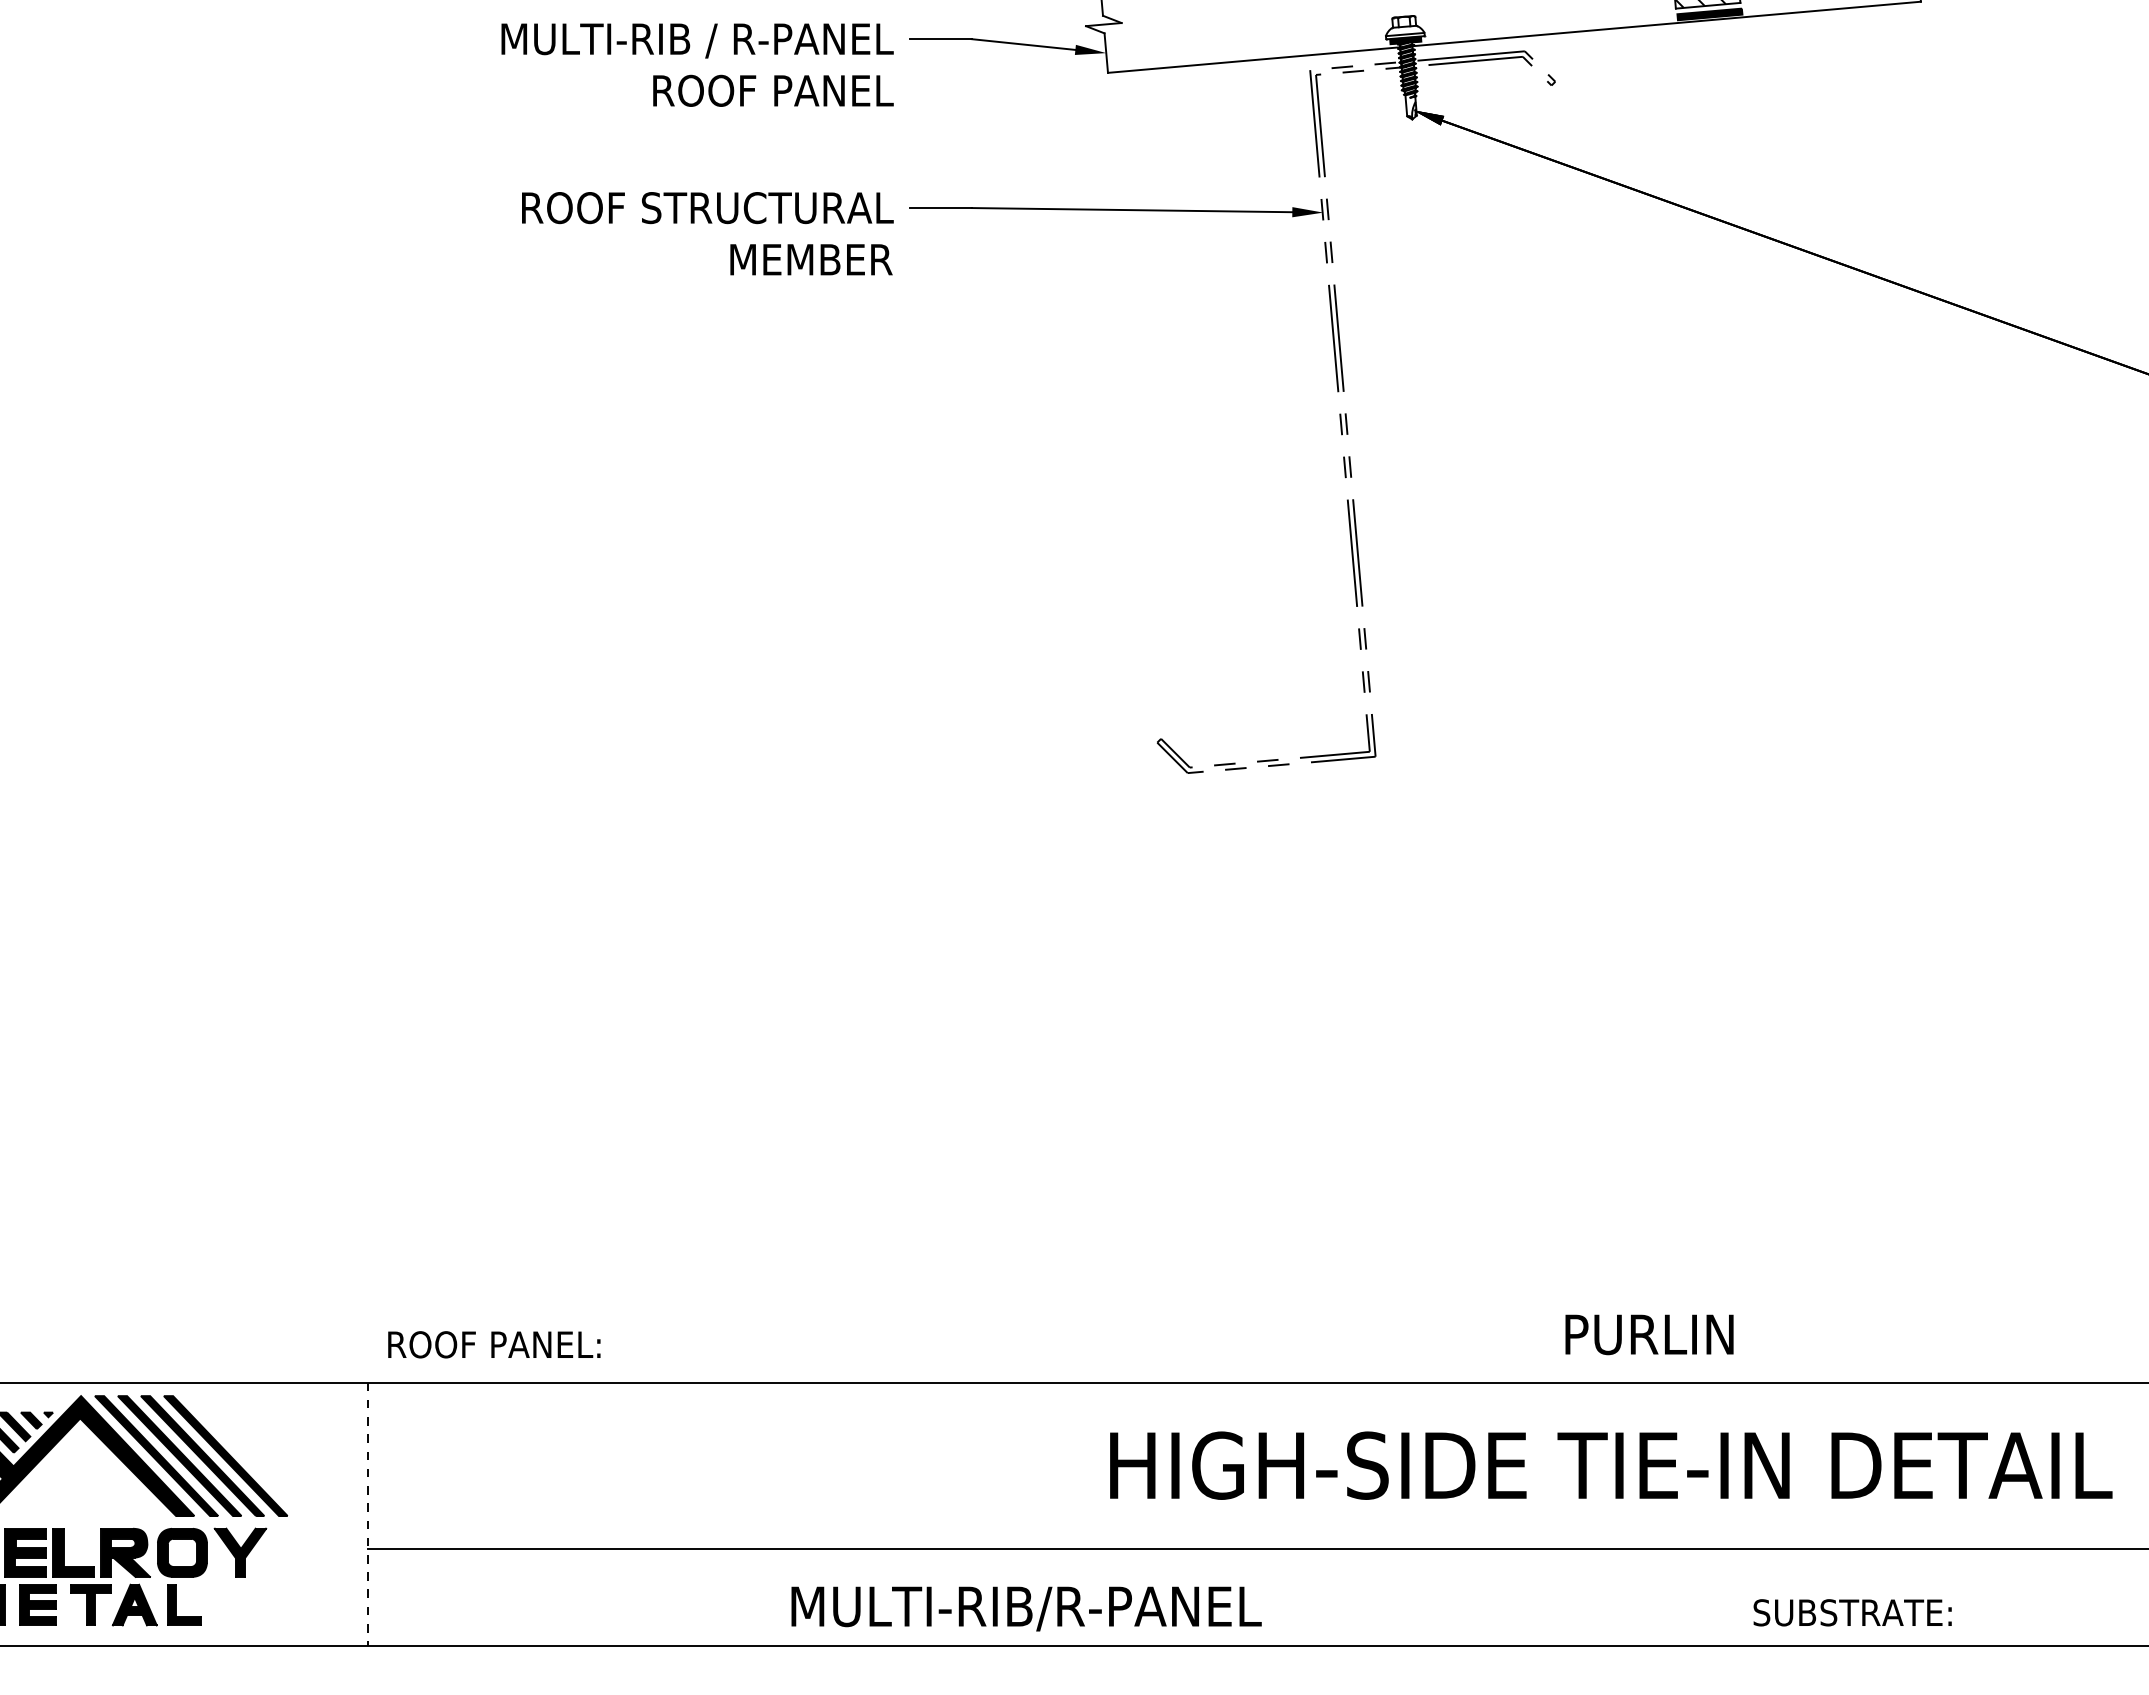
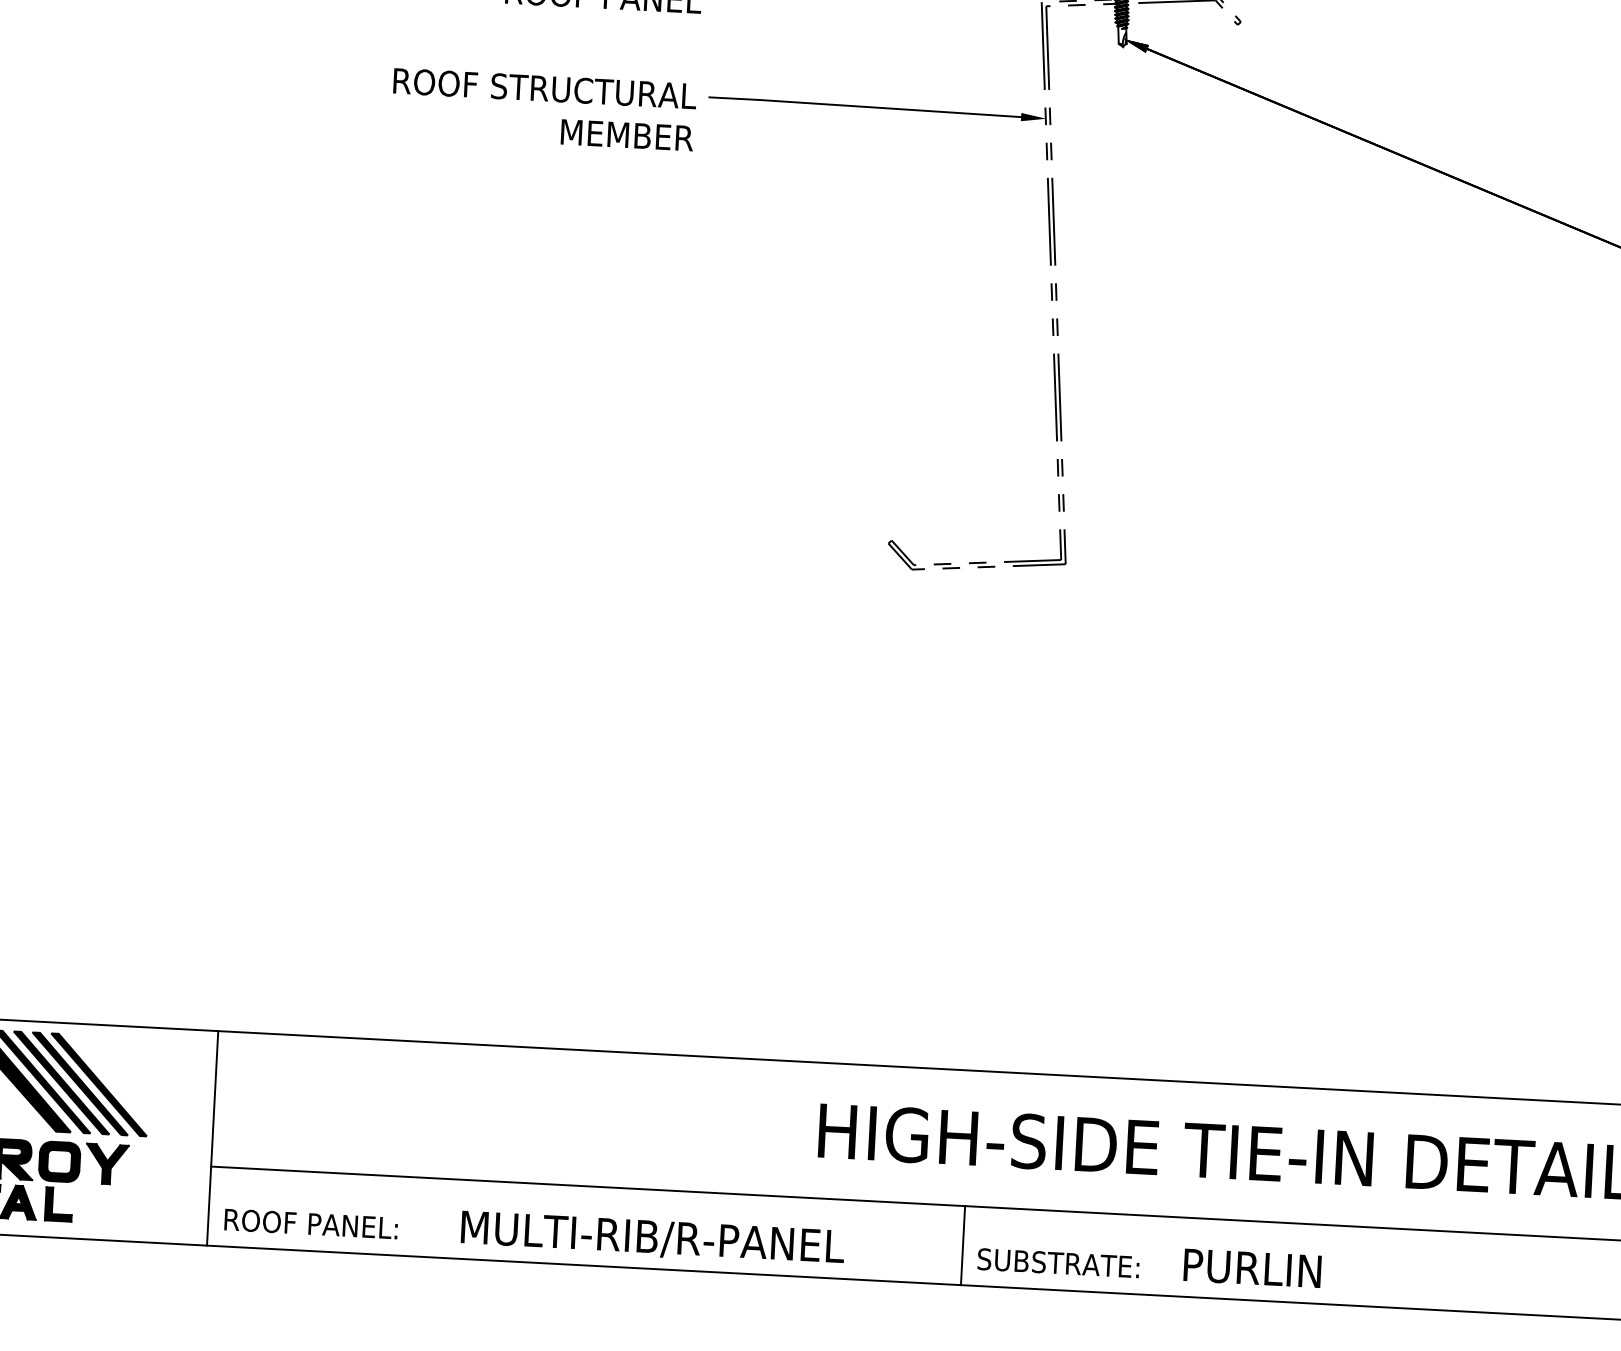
text: (1649, 1334) -> (1252, 1268), moved
text: (494, 1344) -> (311, 1223), moved
line: (368, 1514) -> (212, 1138), dashed -> solid
line: (1293, 1596) -> (962, 1244), added
text: (1026, 1608) -> (652, 1238), moved
text: (1852, 1612) -> (1058, 1262), moved

